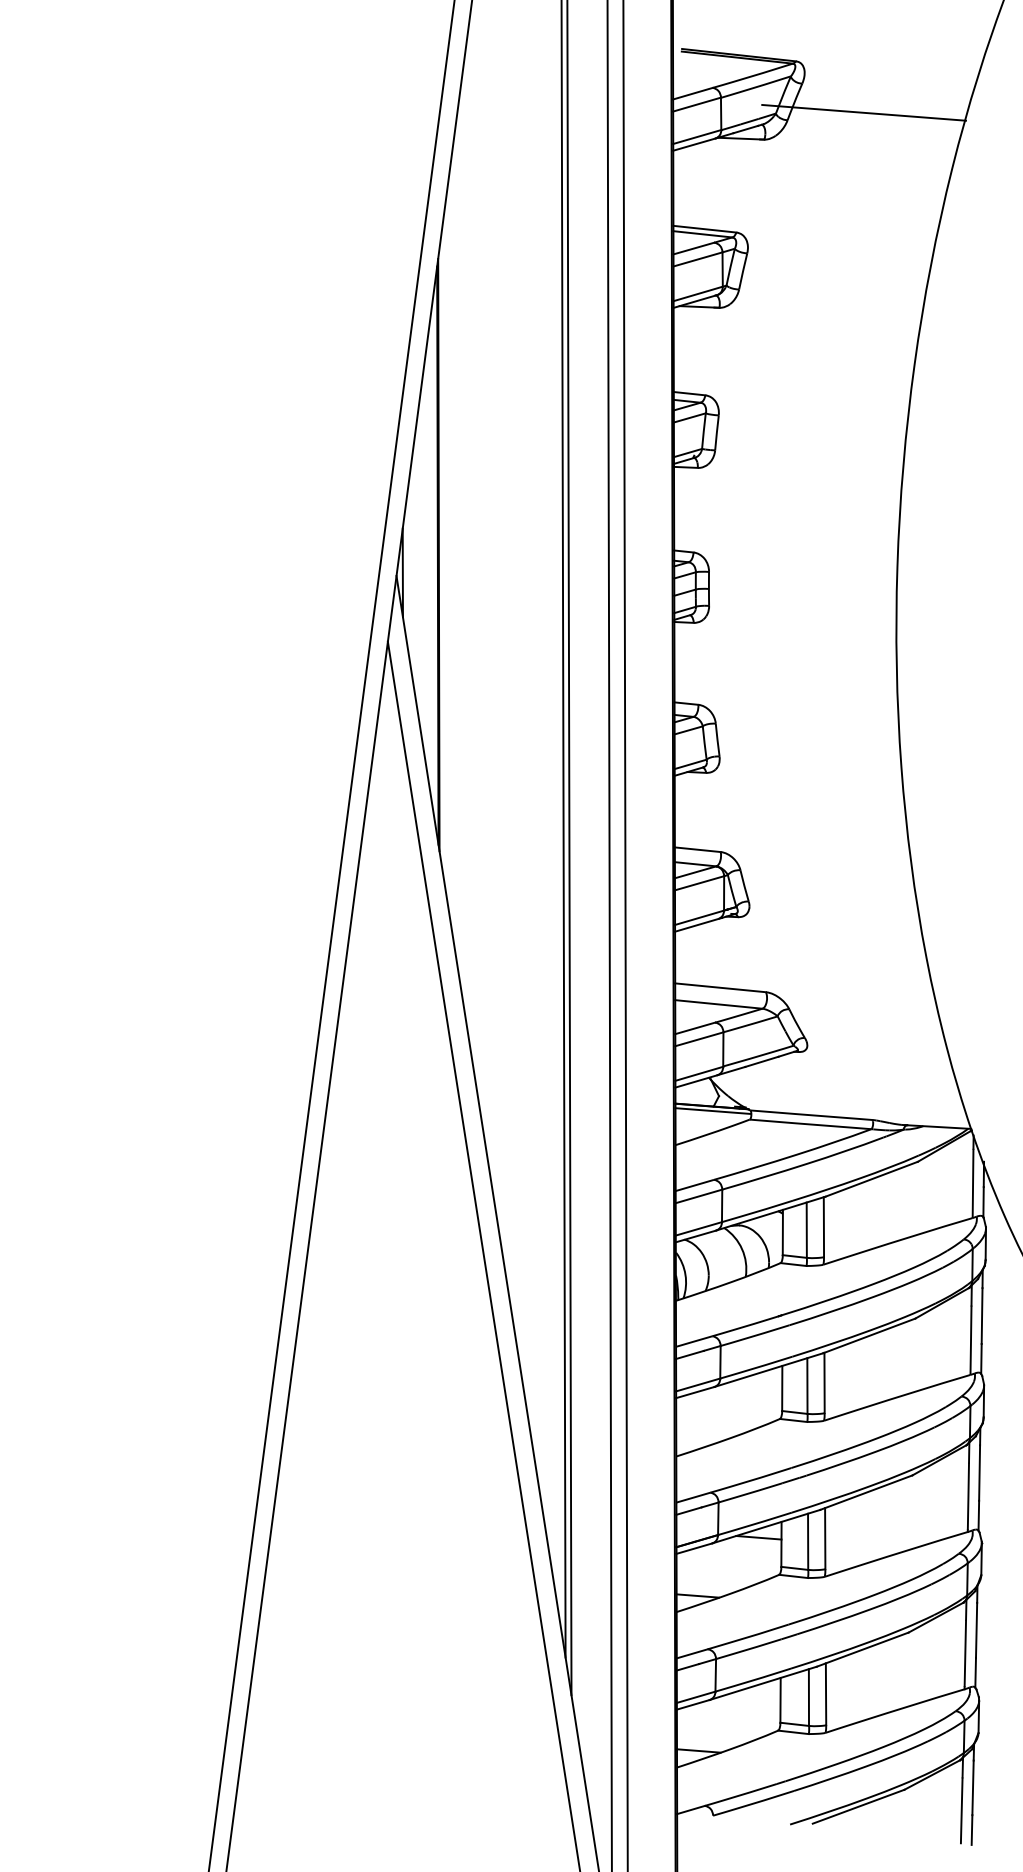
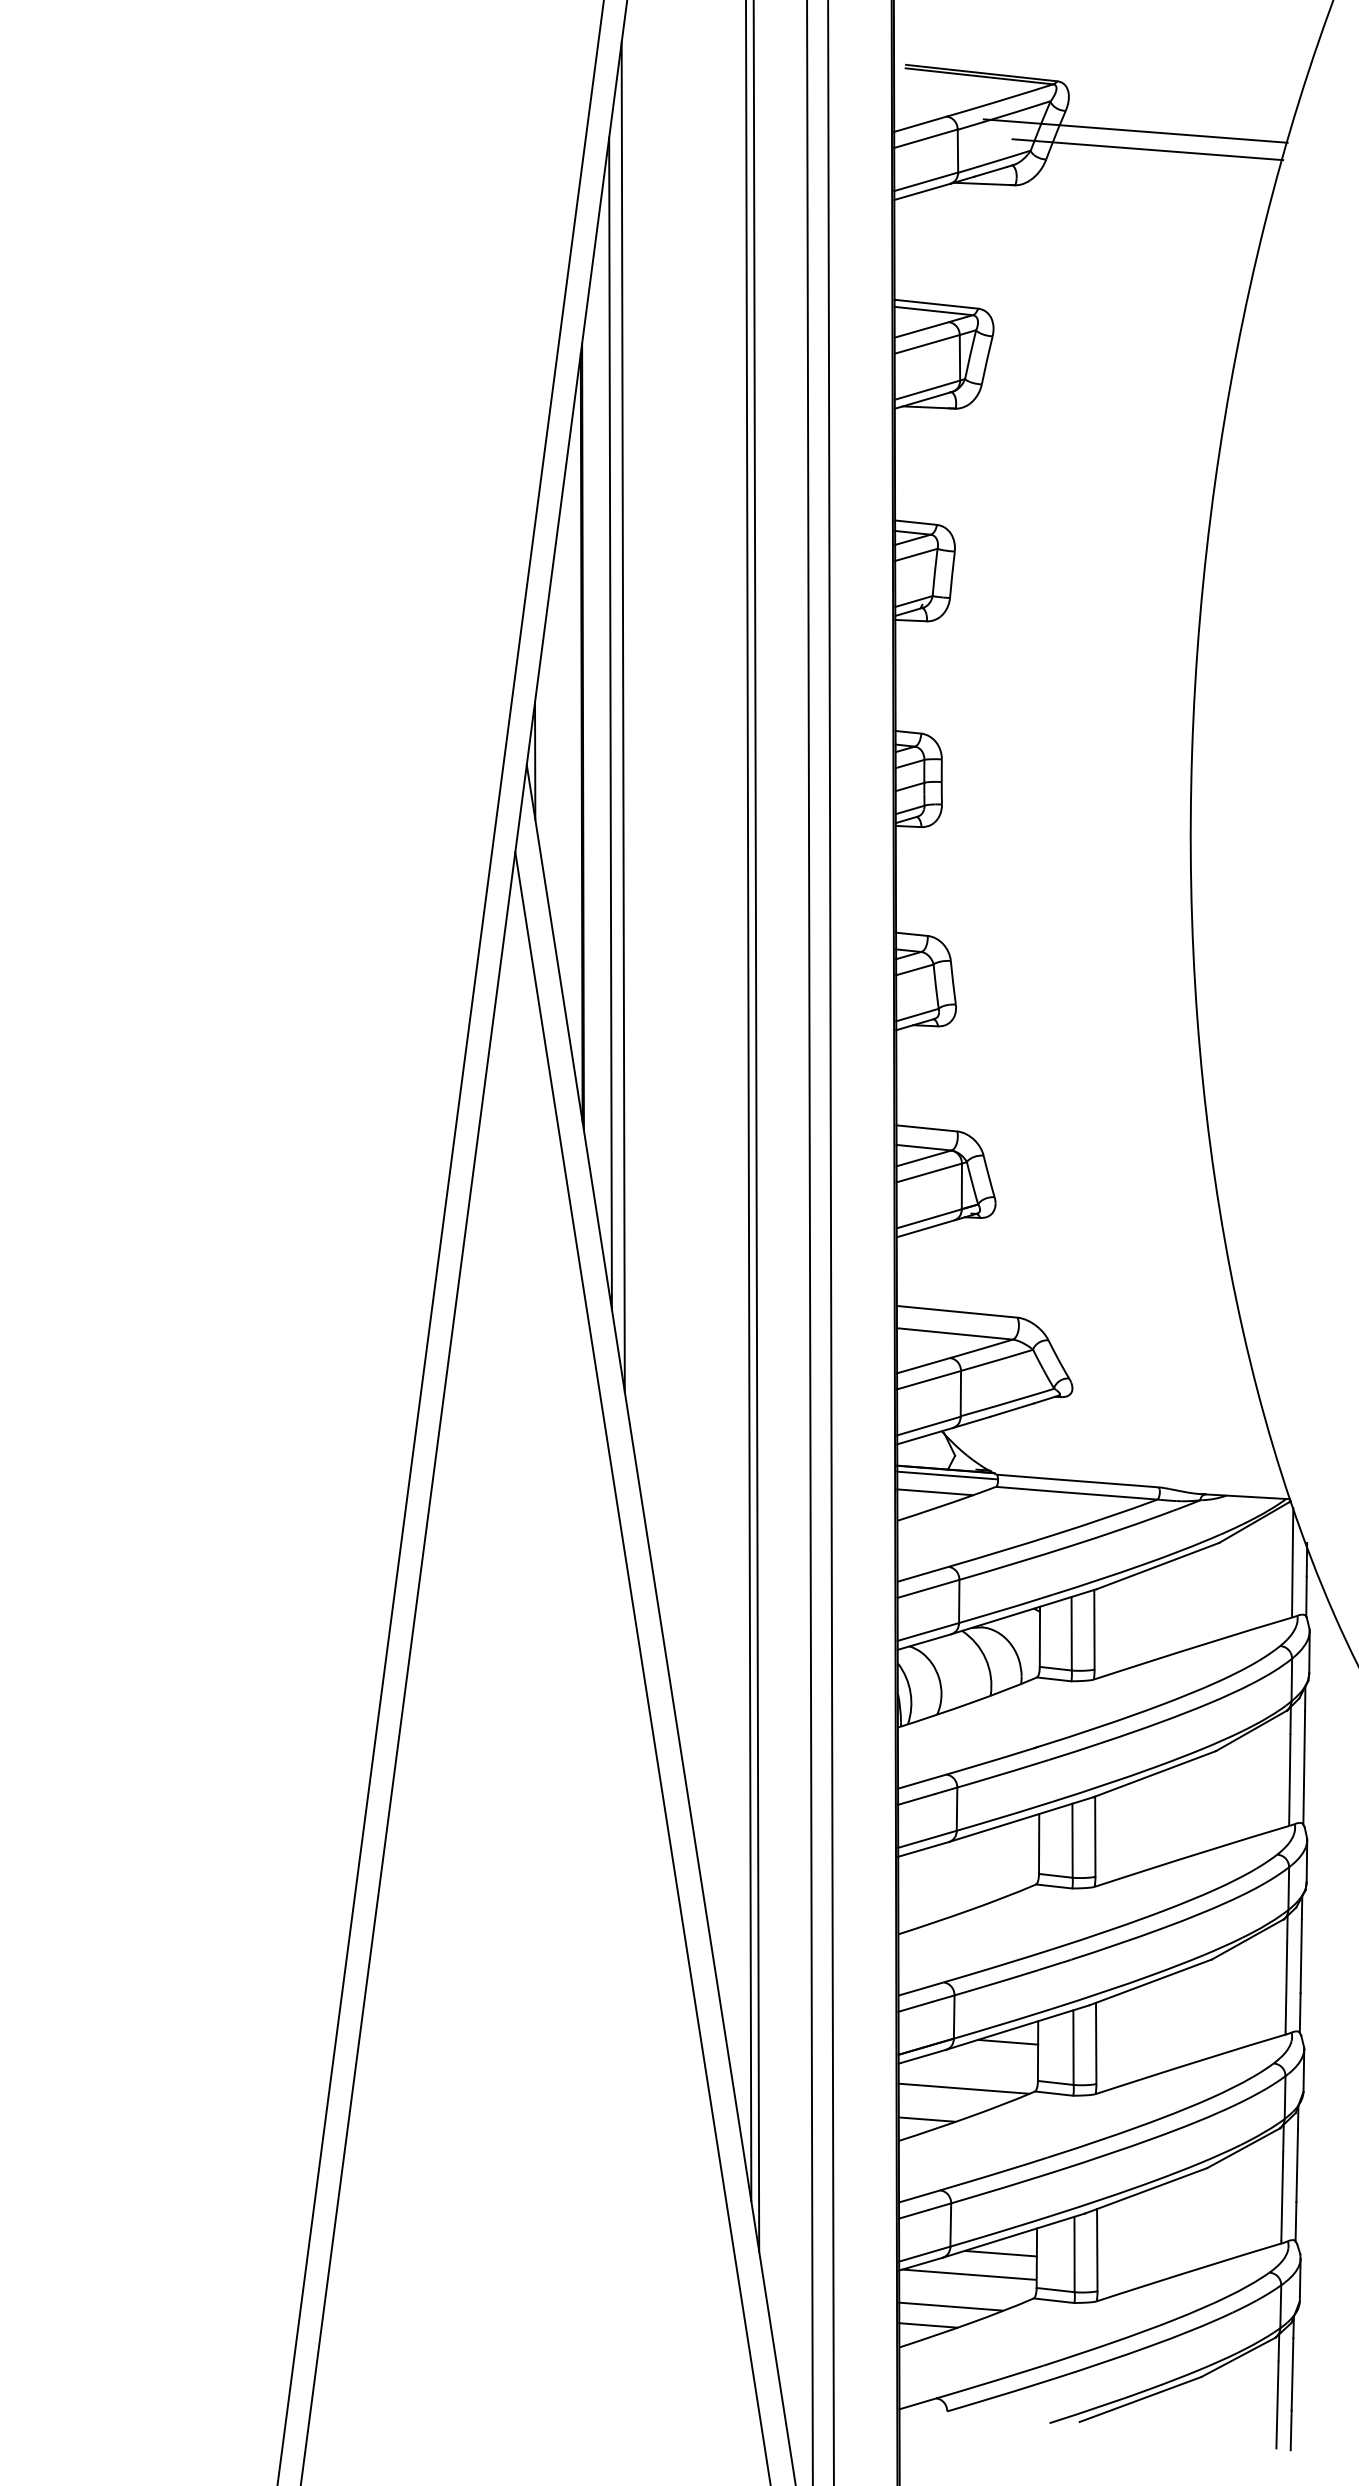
line: (854, 98) -> (1135, 130), added
line: (468, 540) -> (622, 717), added
line: (459, 544) -> (610, 723), added
line: (703, 1123) -> (934, 1492), added
line: (725, 1572) -> (963, 2088), added
line: (753, 1696) -> (1000, 2253), added
line: (729, 1712) -> (968, 2274), added
line: (715, 1736) -> (950, 2306), added

